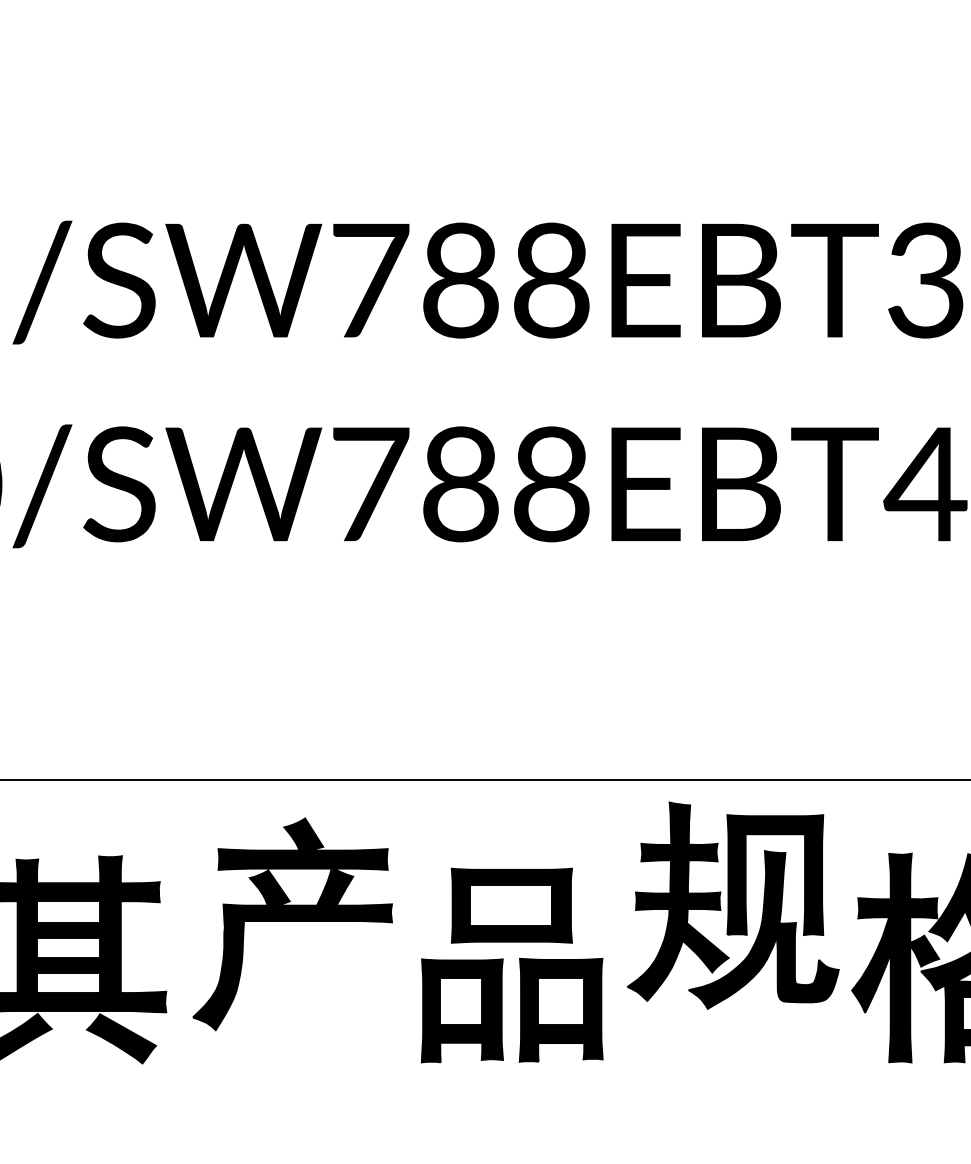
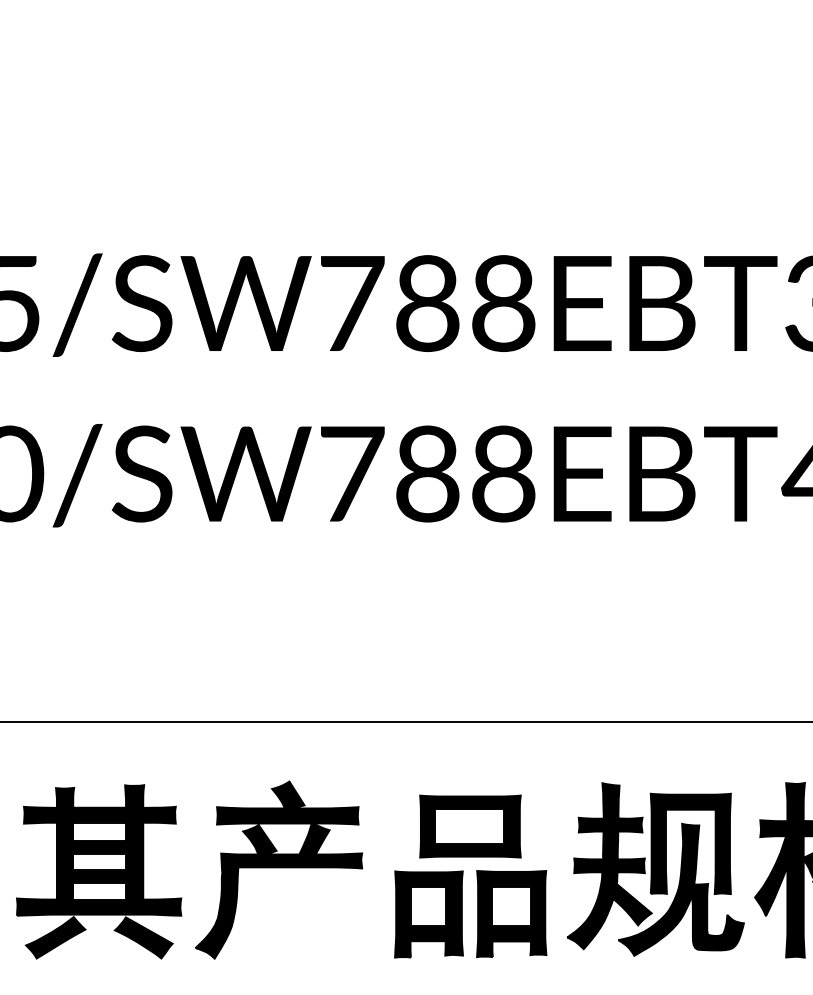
part: (733, 905) -> (655, 869), moved
part: (293, 923) -> (279, 869), moved

